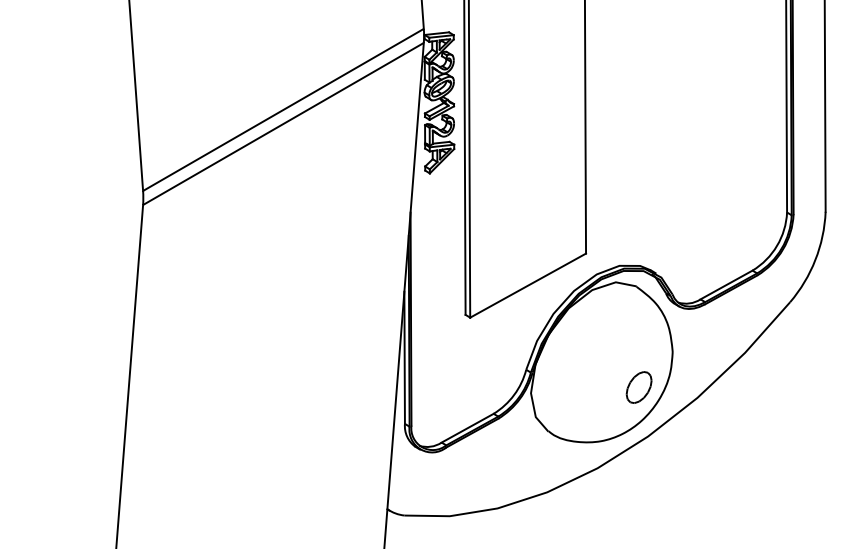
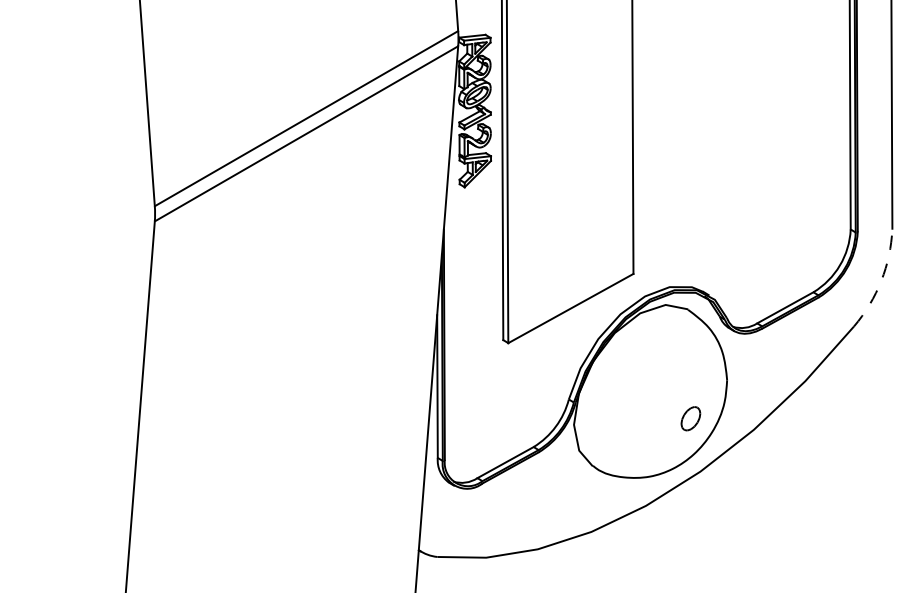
arc: (815, 259) -> (881, 280), solid -> dashed
part: (638, 387) -> (690, 418), size x0.7

